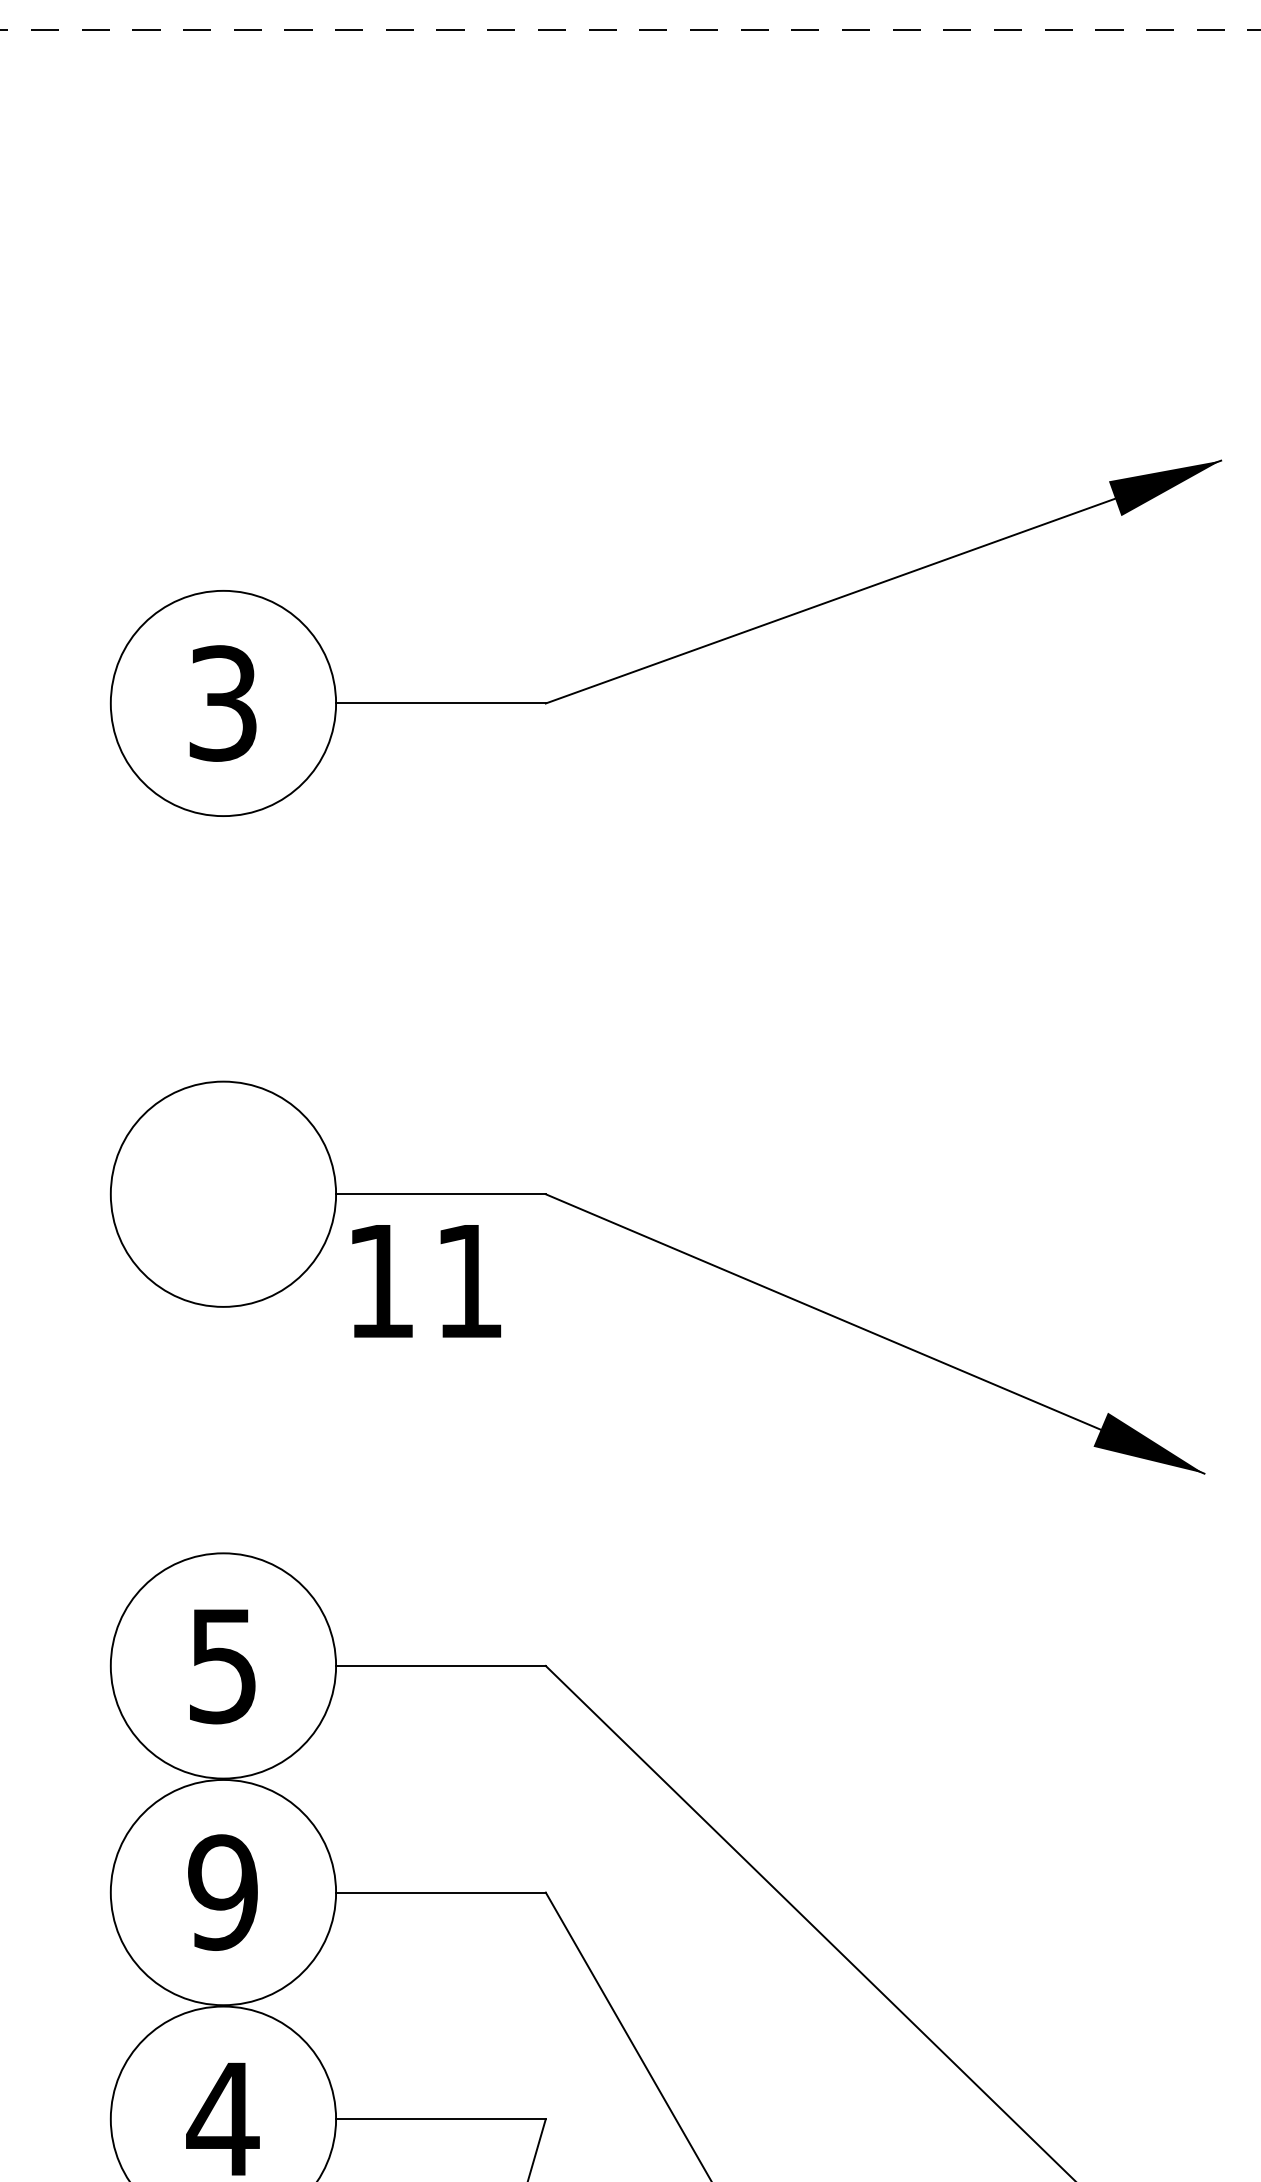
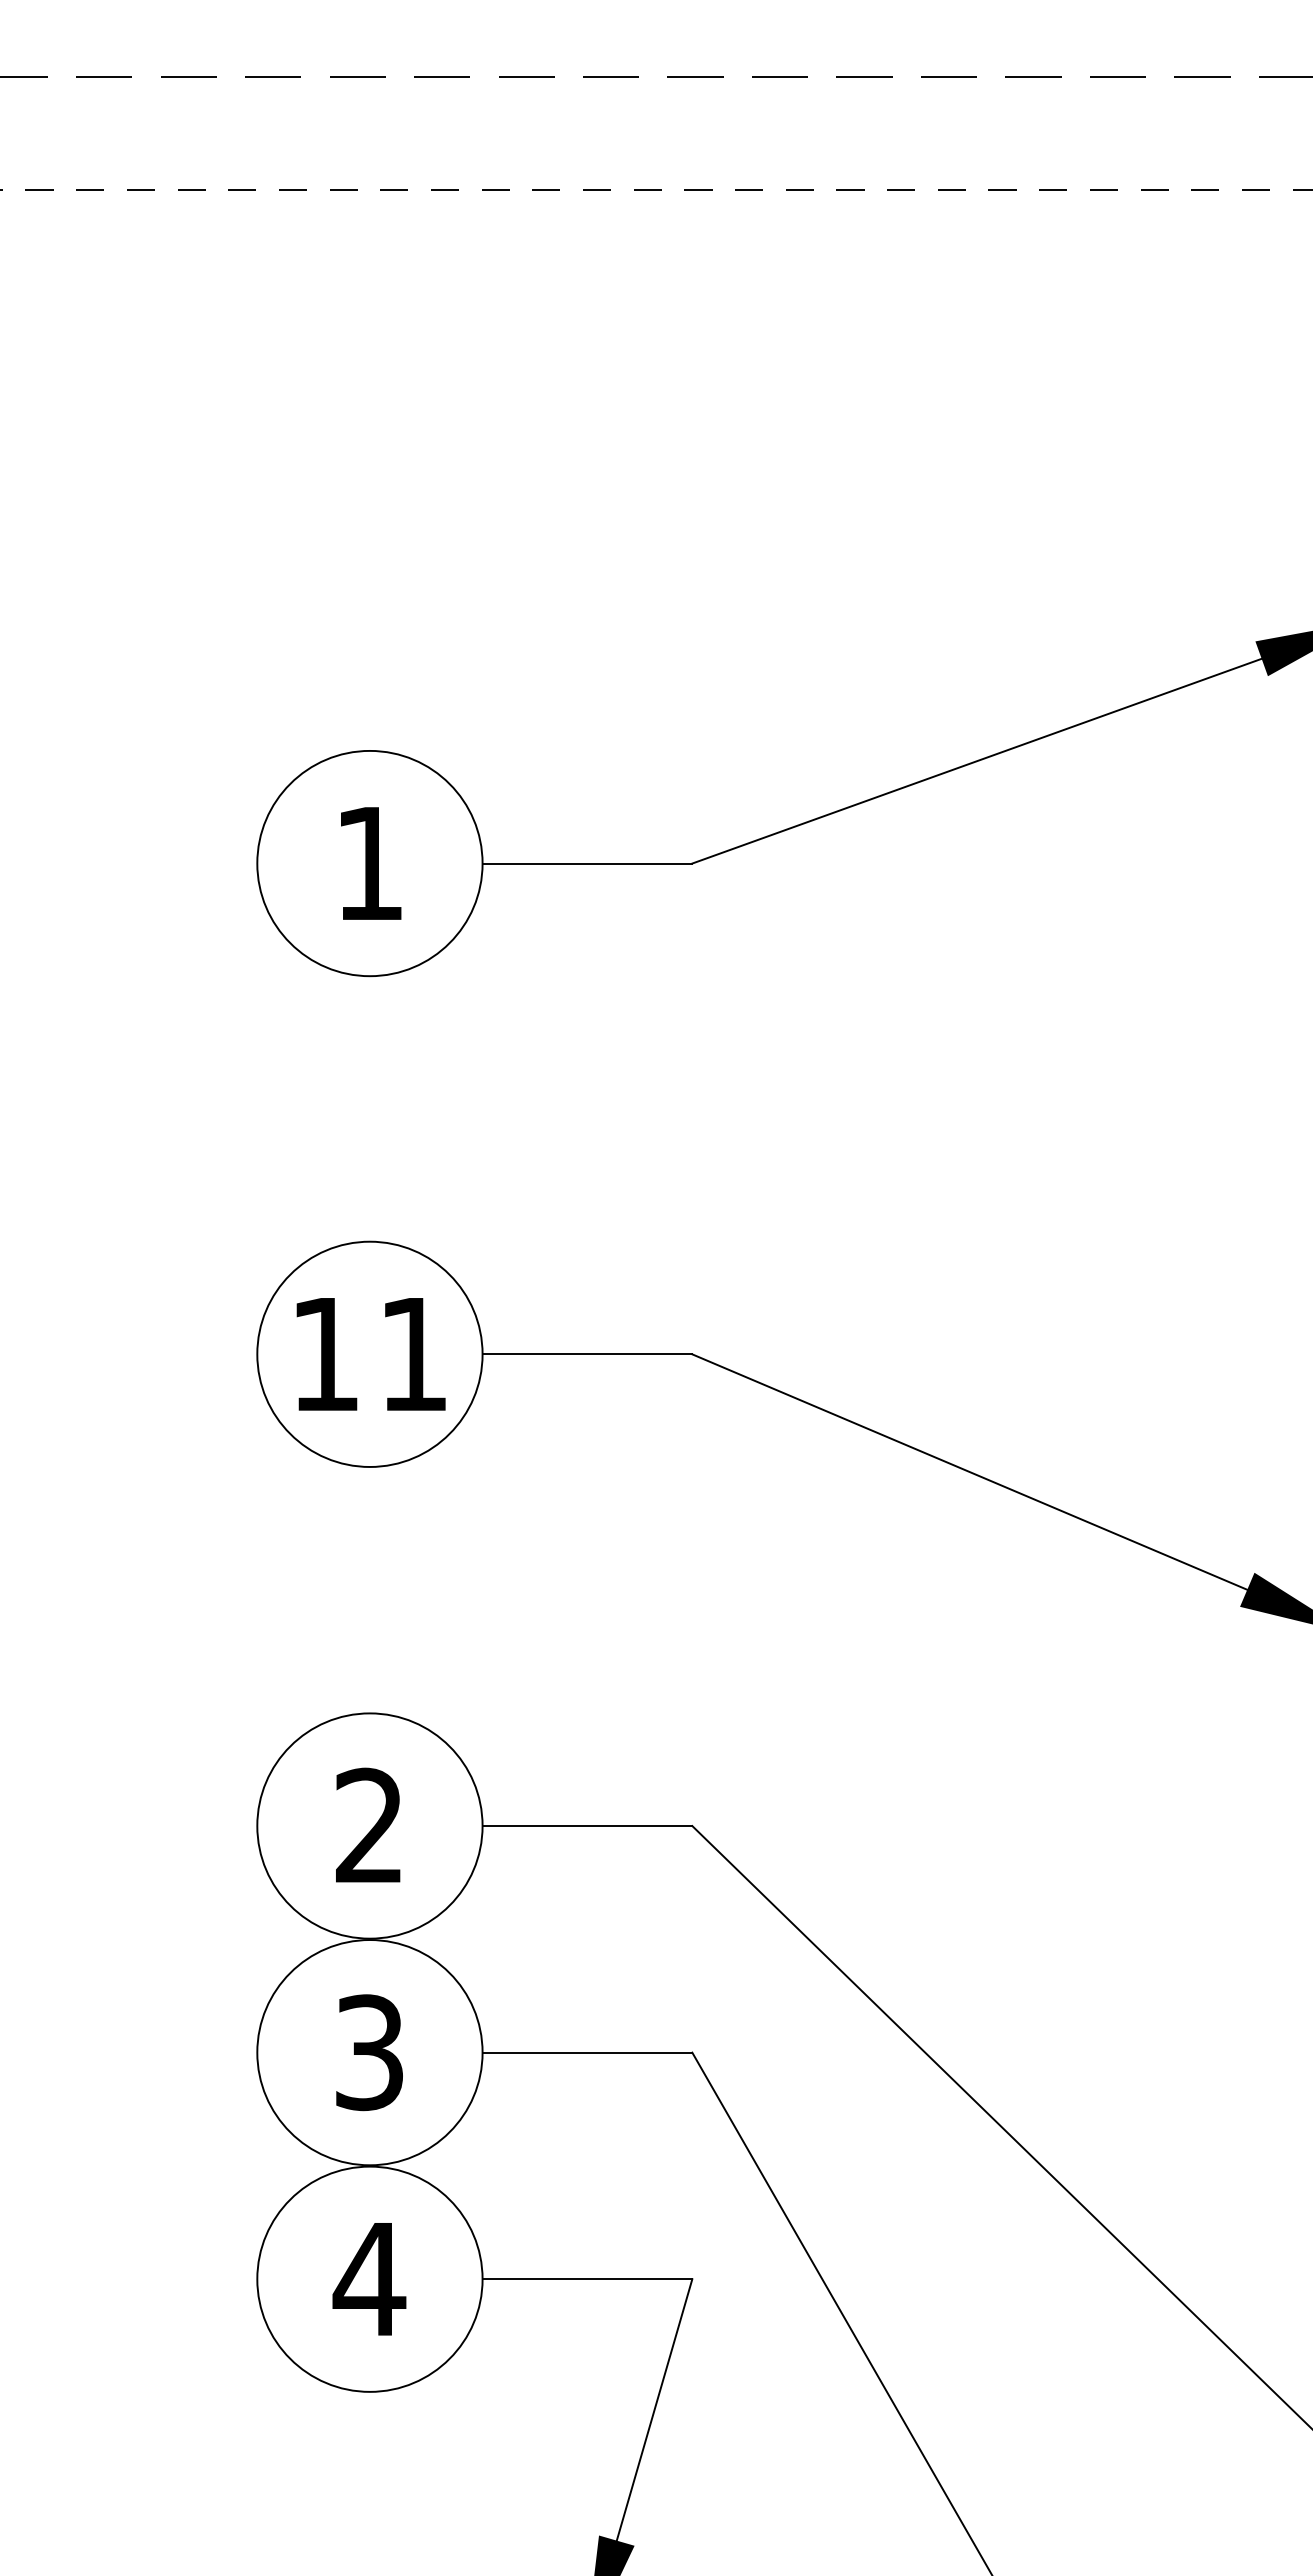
text: (223, 703) -> (369, 863), 3 -> 1
text: (426, 1281) -> (370, 1354), moved
text: (222, 1665) -> (368, 1825), 5 -> 2
text: (223, 1892) -> (369, 2052), 9 -> 3

